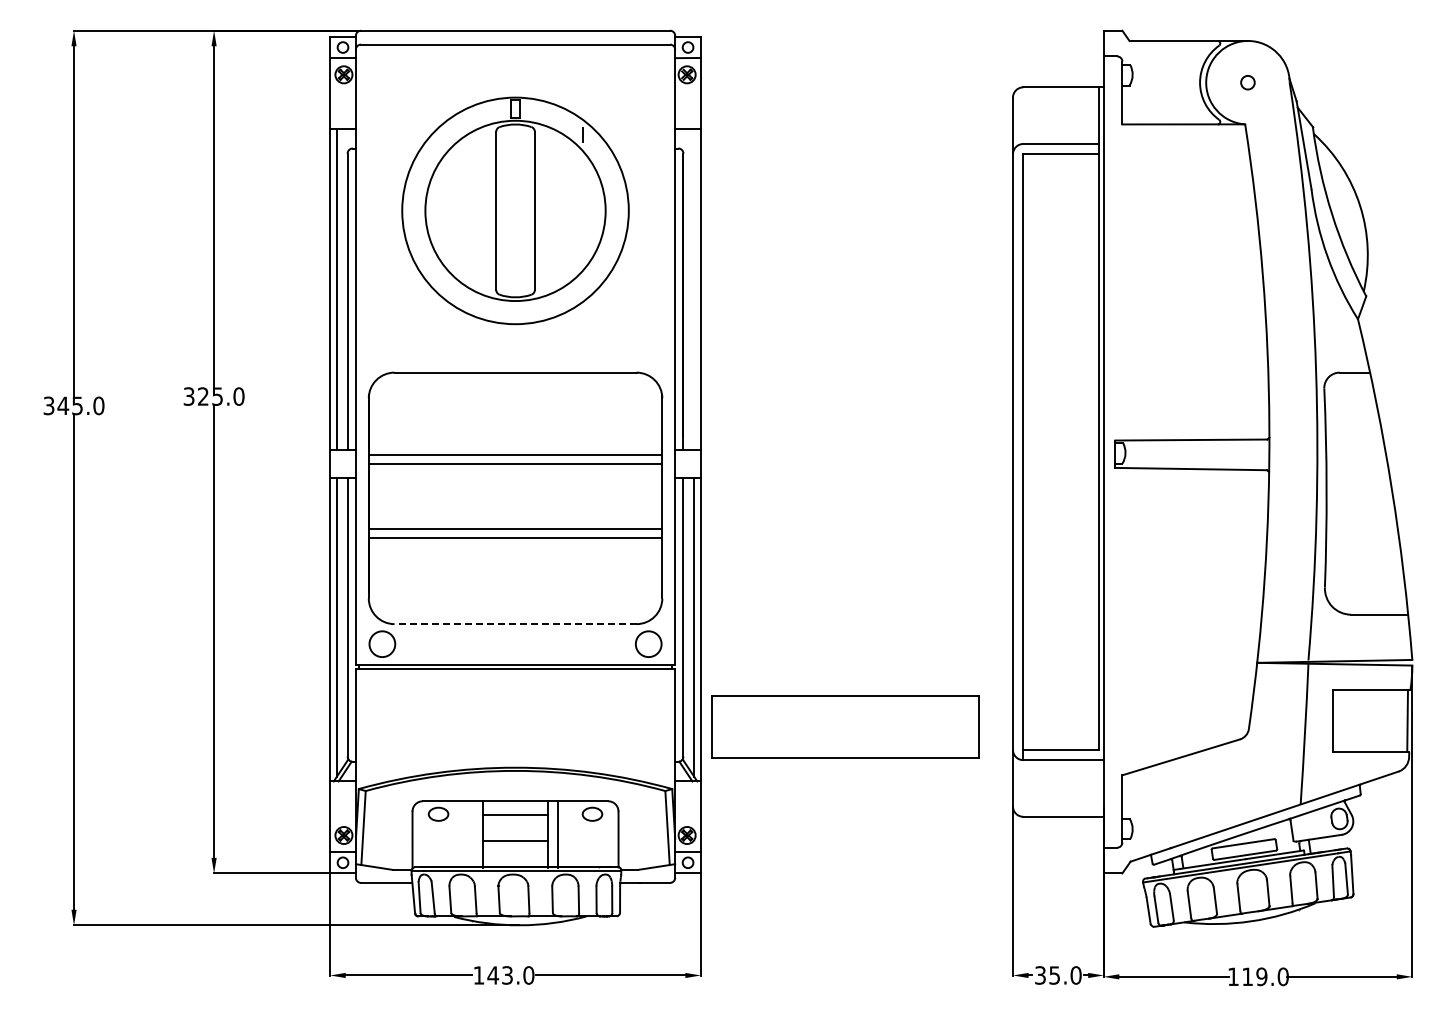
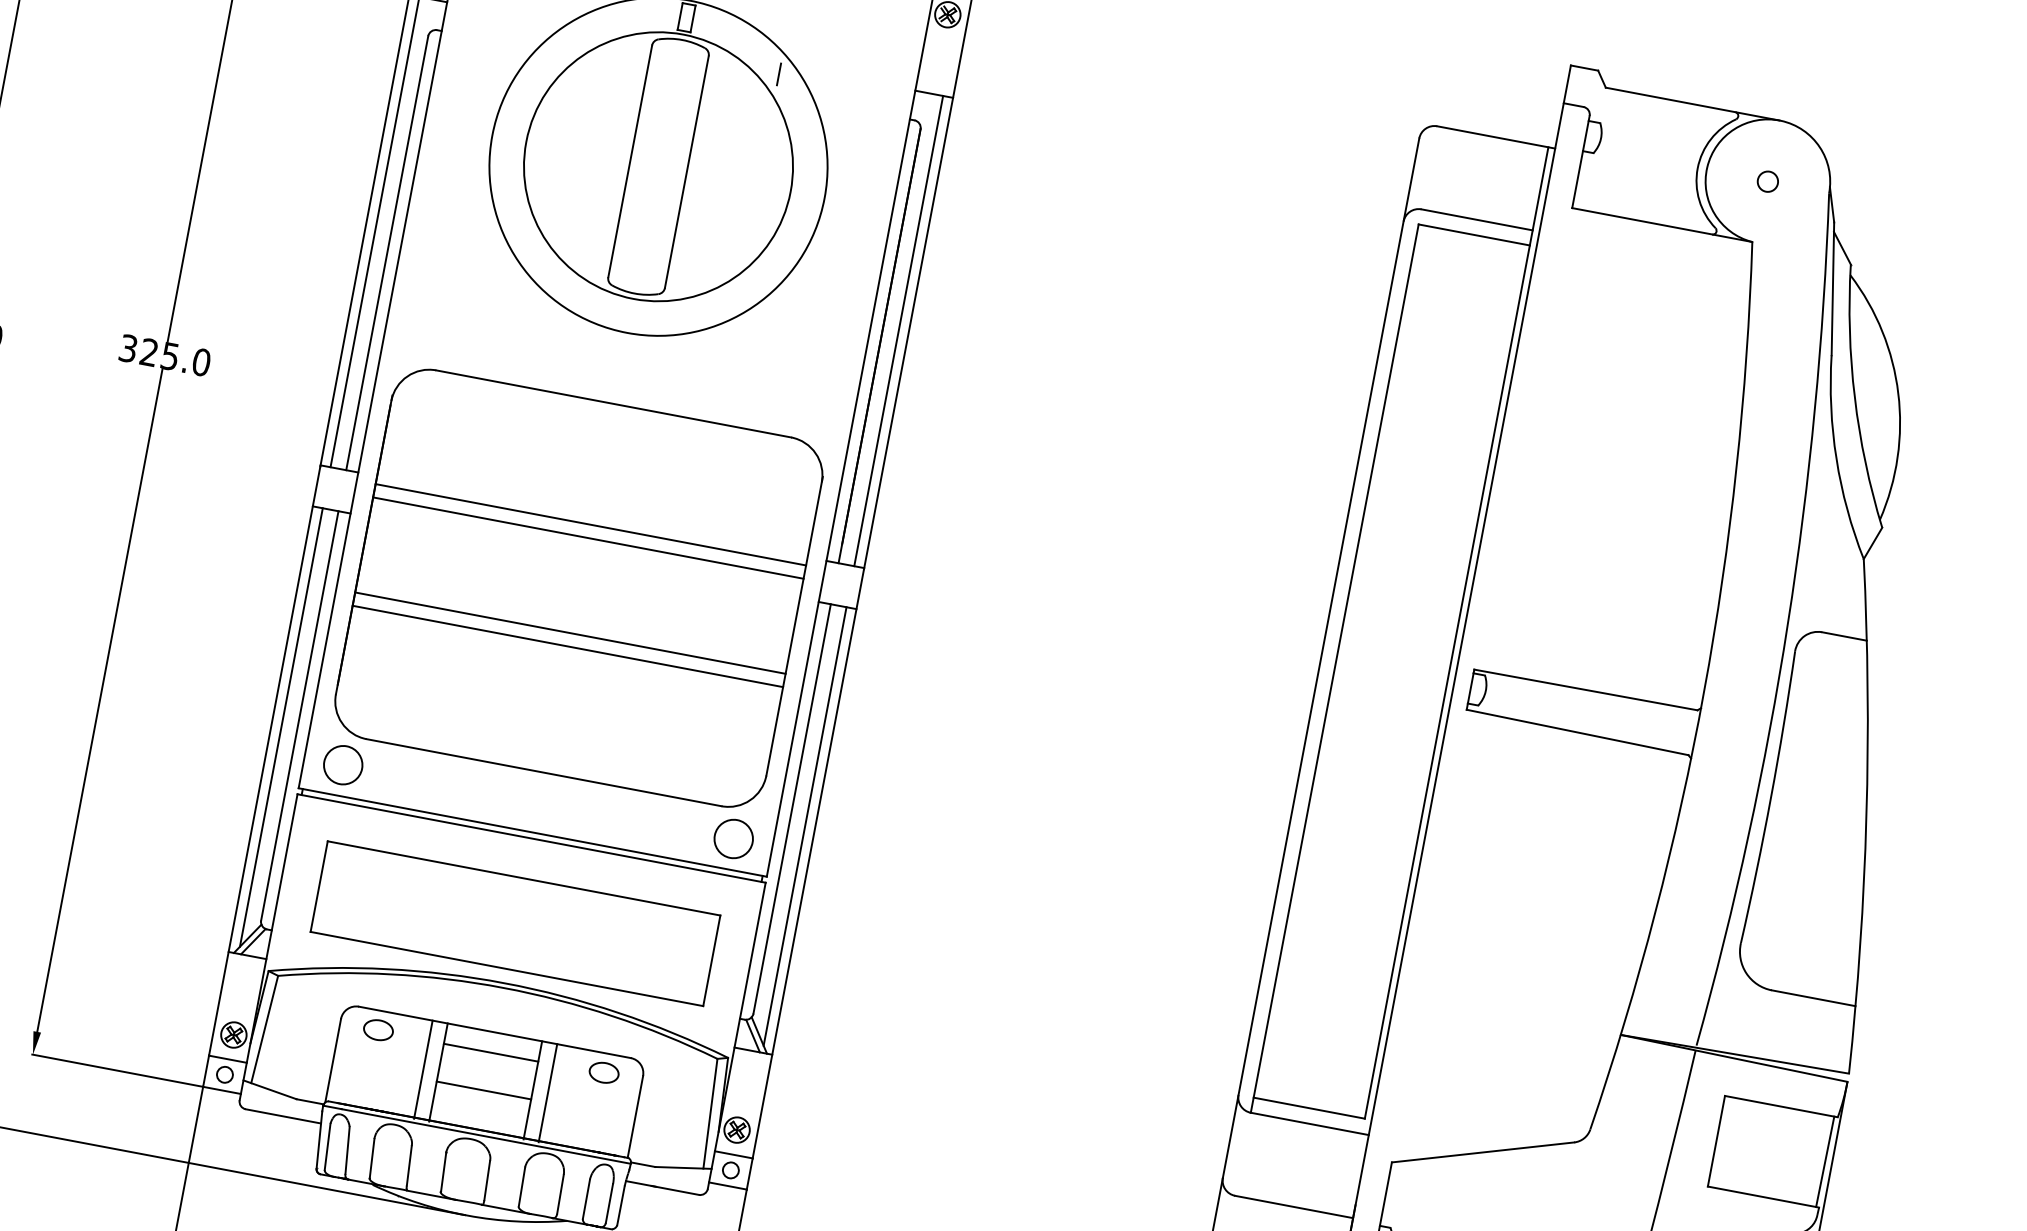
line: (694, 288) -> (899, 330), added
line: (515, 624) -> (543, 773), dashed -> solid
part: (845, 726) -> (515, 922), moved
line: (473, 834) -> (424, 1069), added

